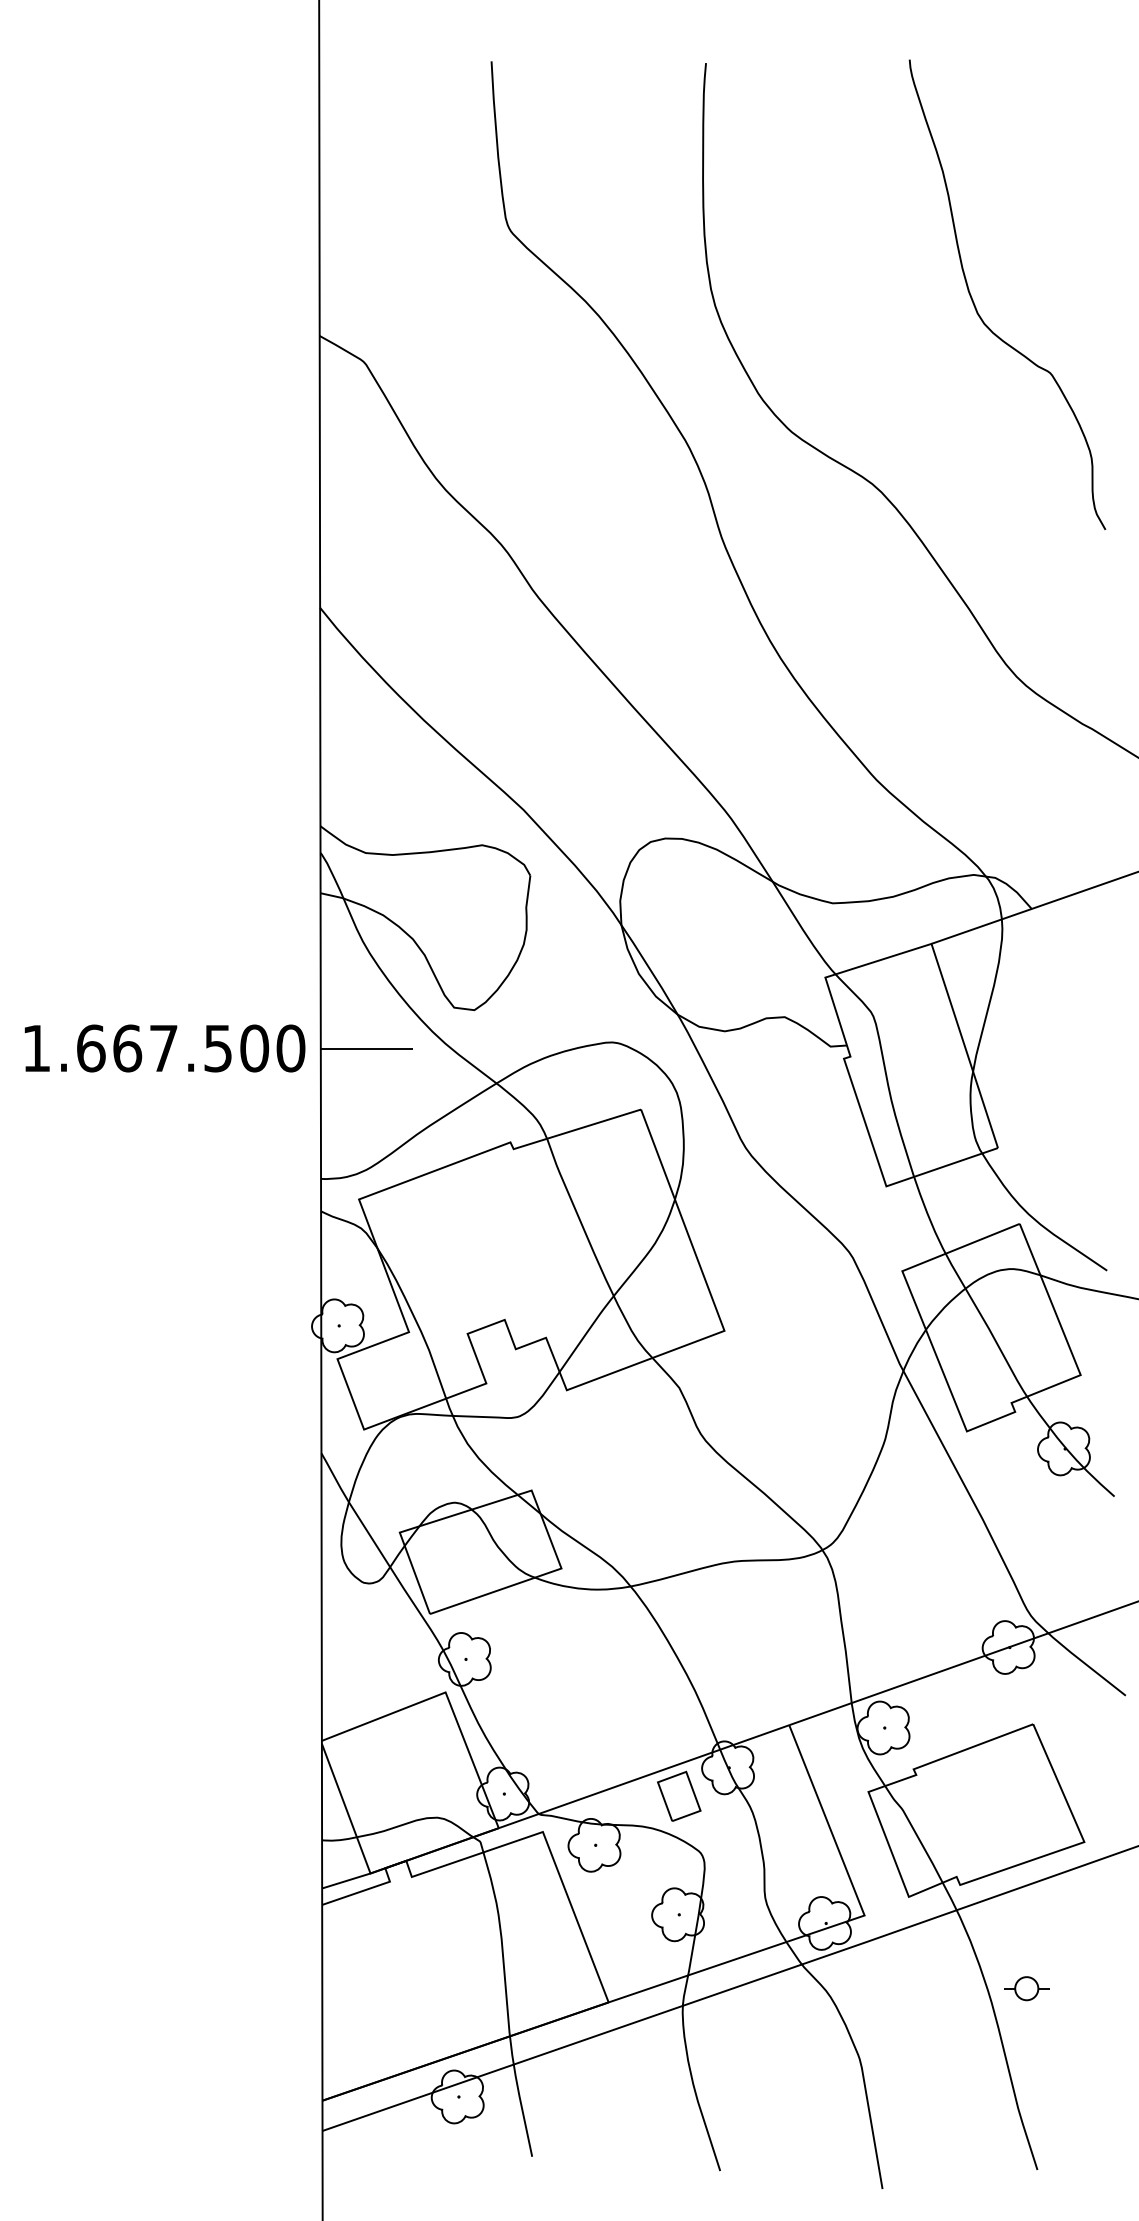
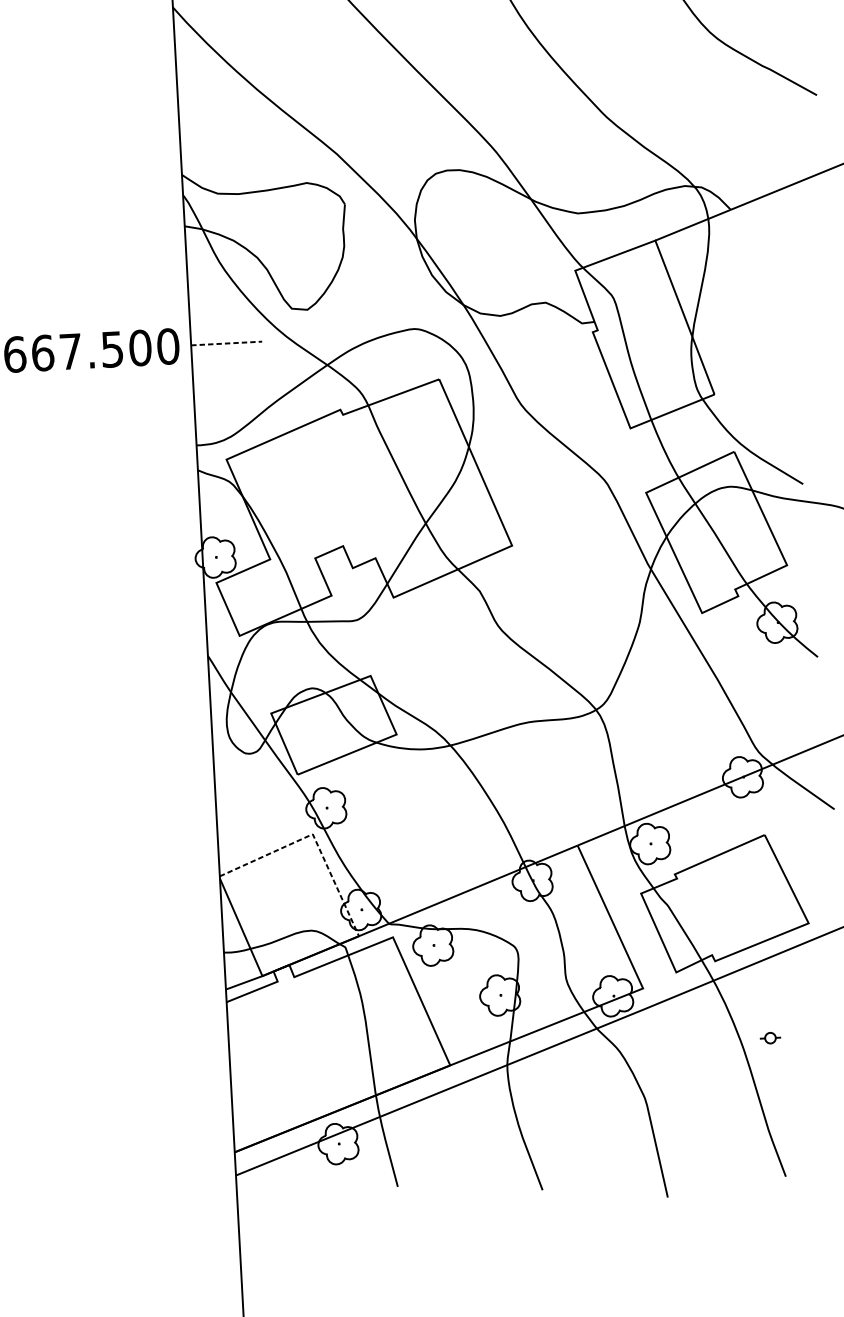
line: (367, 1048) -> (226, 343), solid -> dashed
line: (447, 1698) -> (314, 838), solid -> dashed
part: (679, 1795) -> (496, 903), removed
part: (1026, 1988) -> (770, 1037), size x0.6

